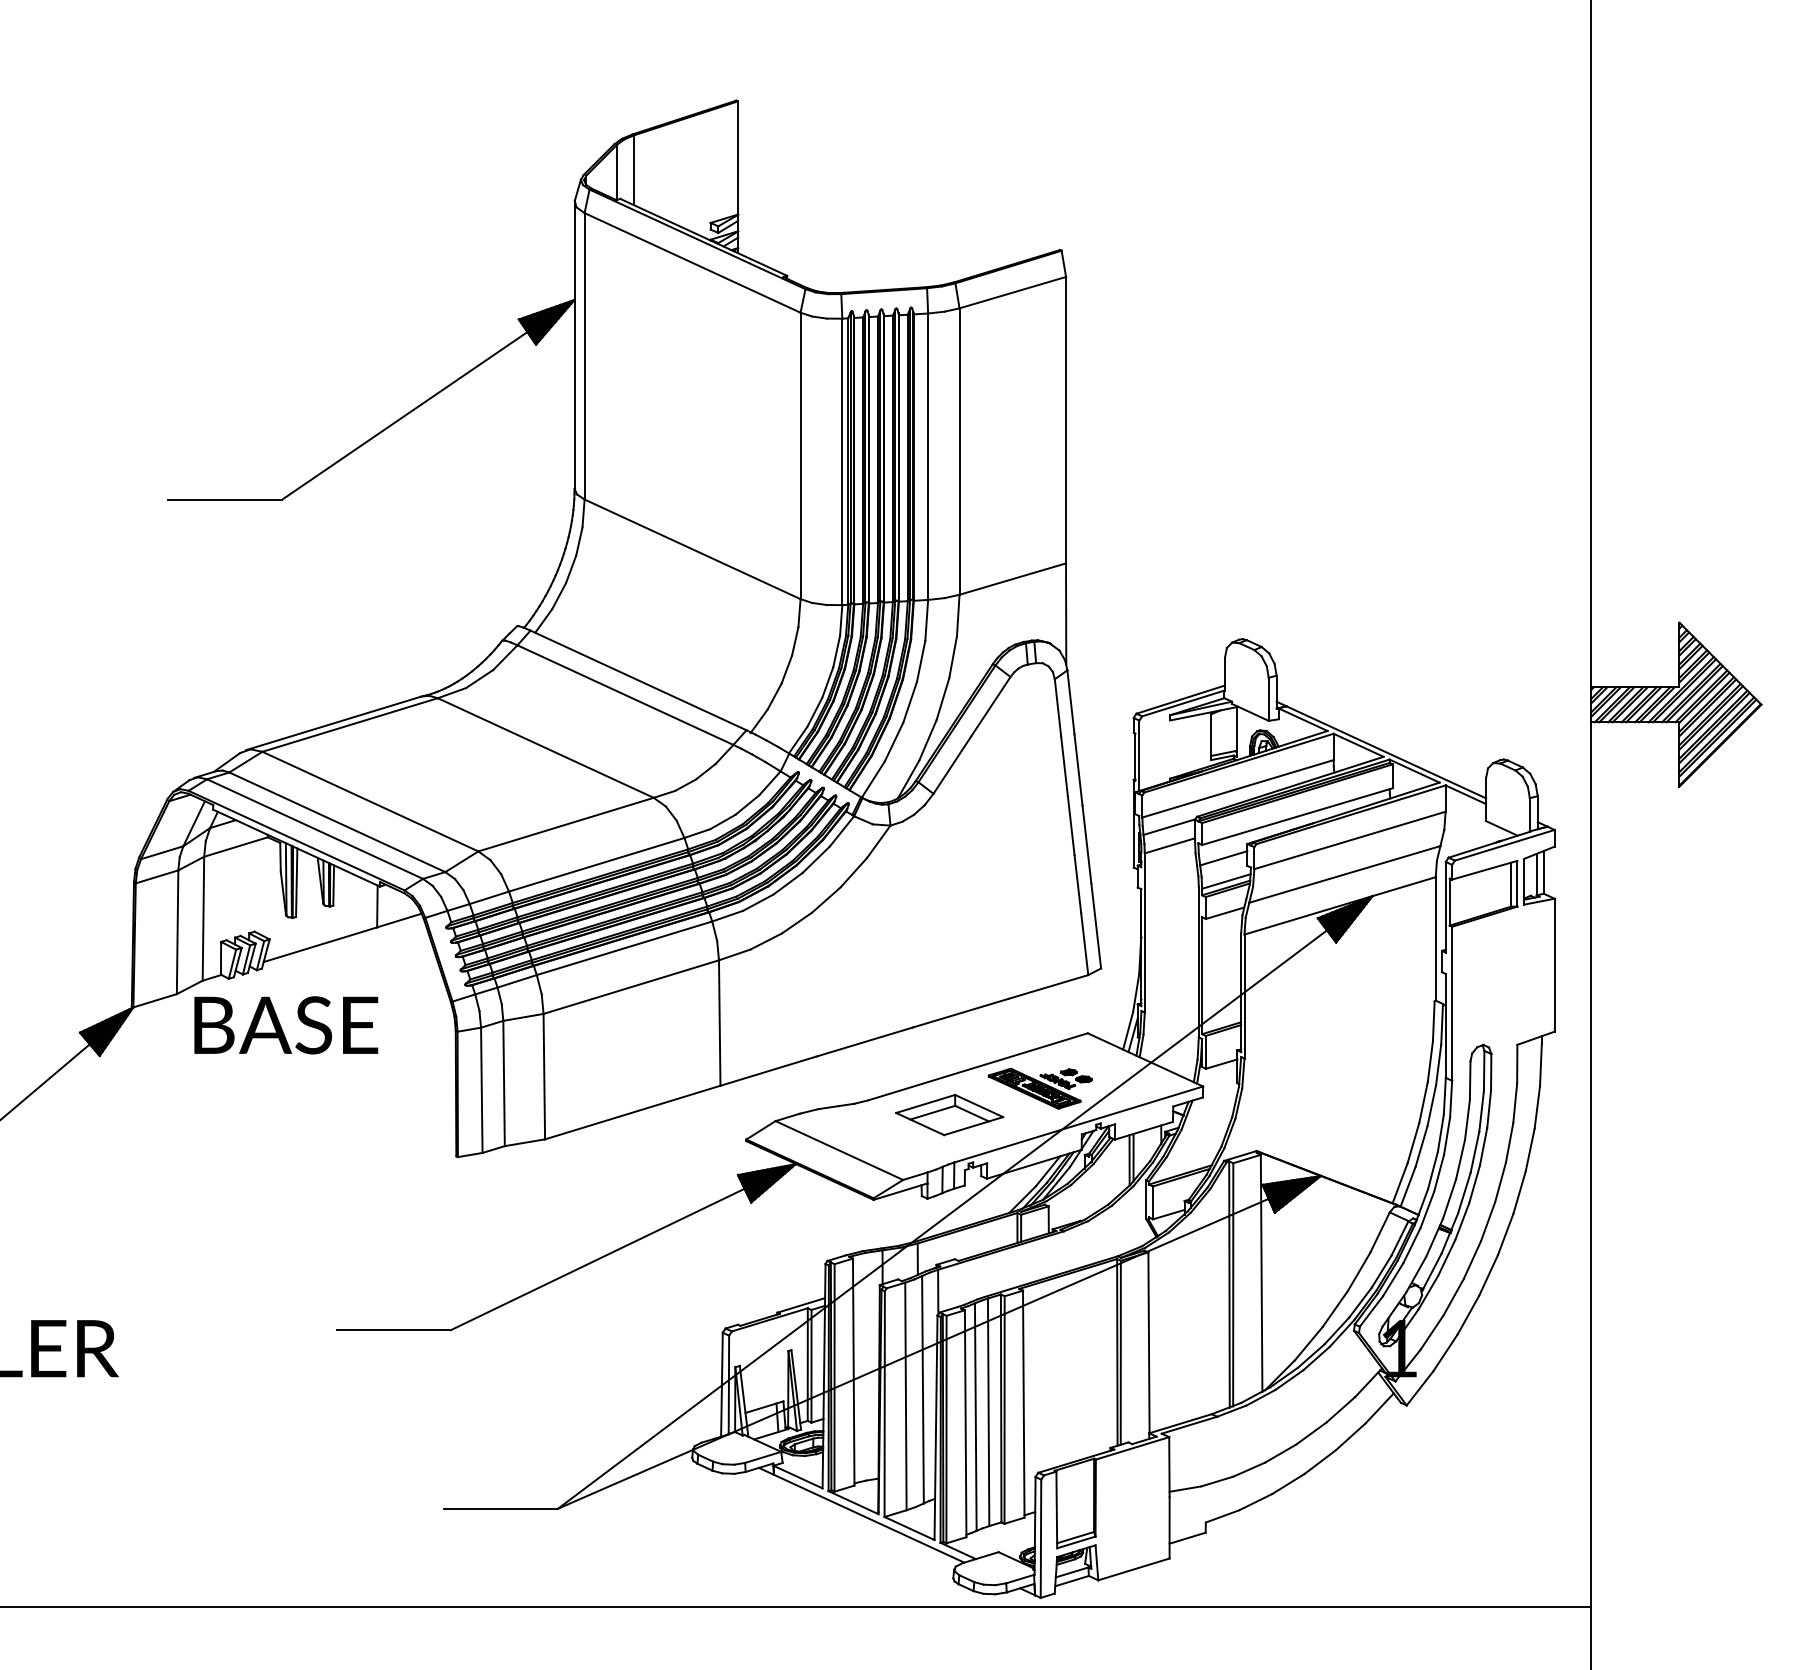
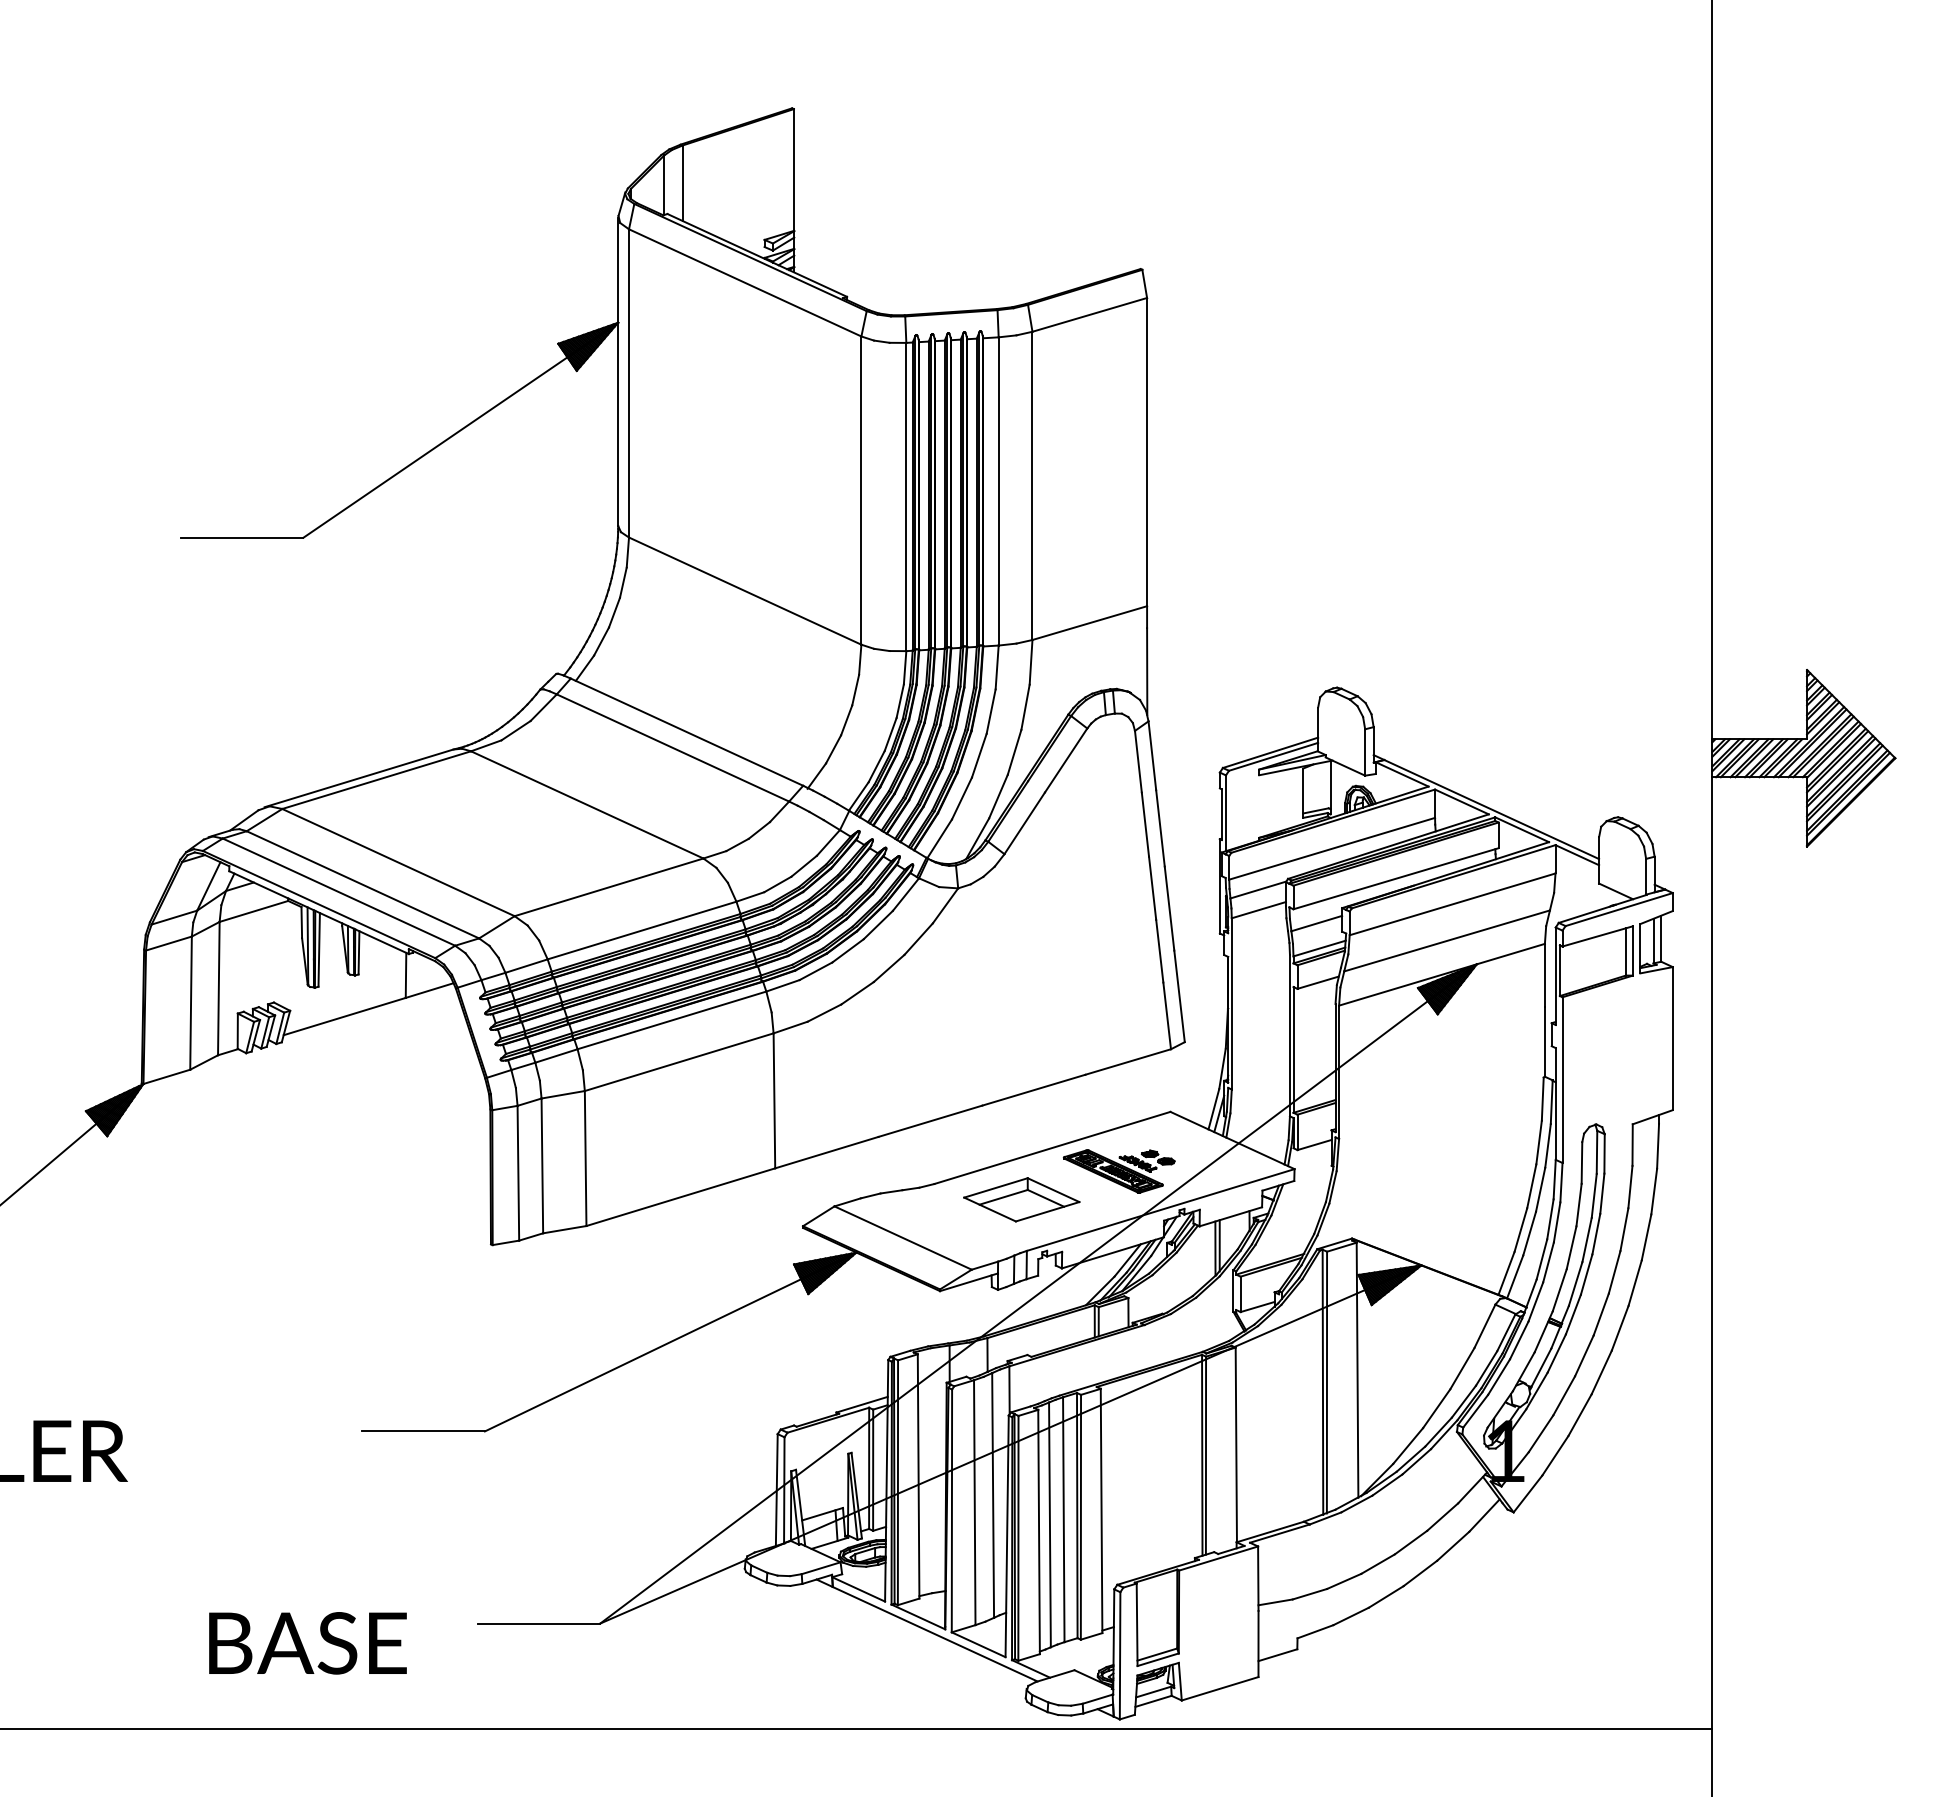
text: (285, 1025) -> (307, 1643), moved

